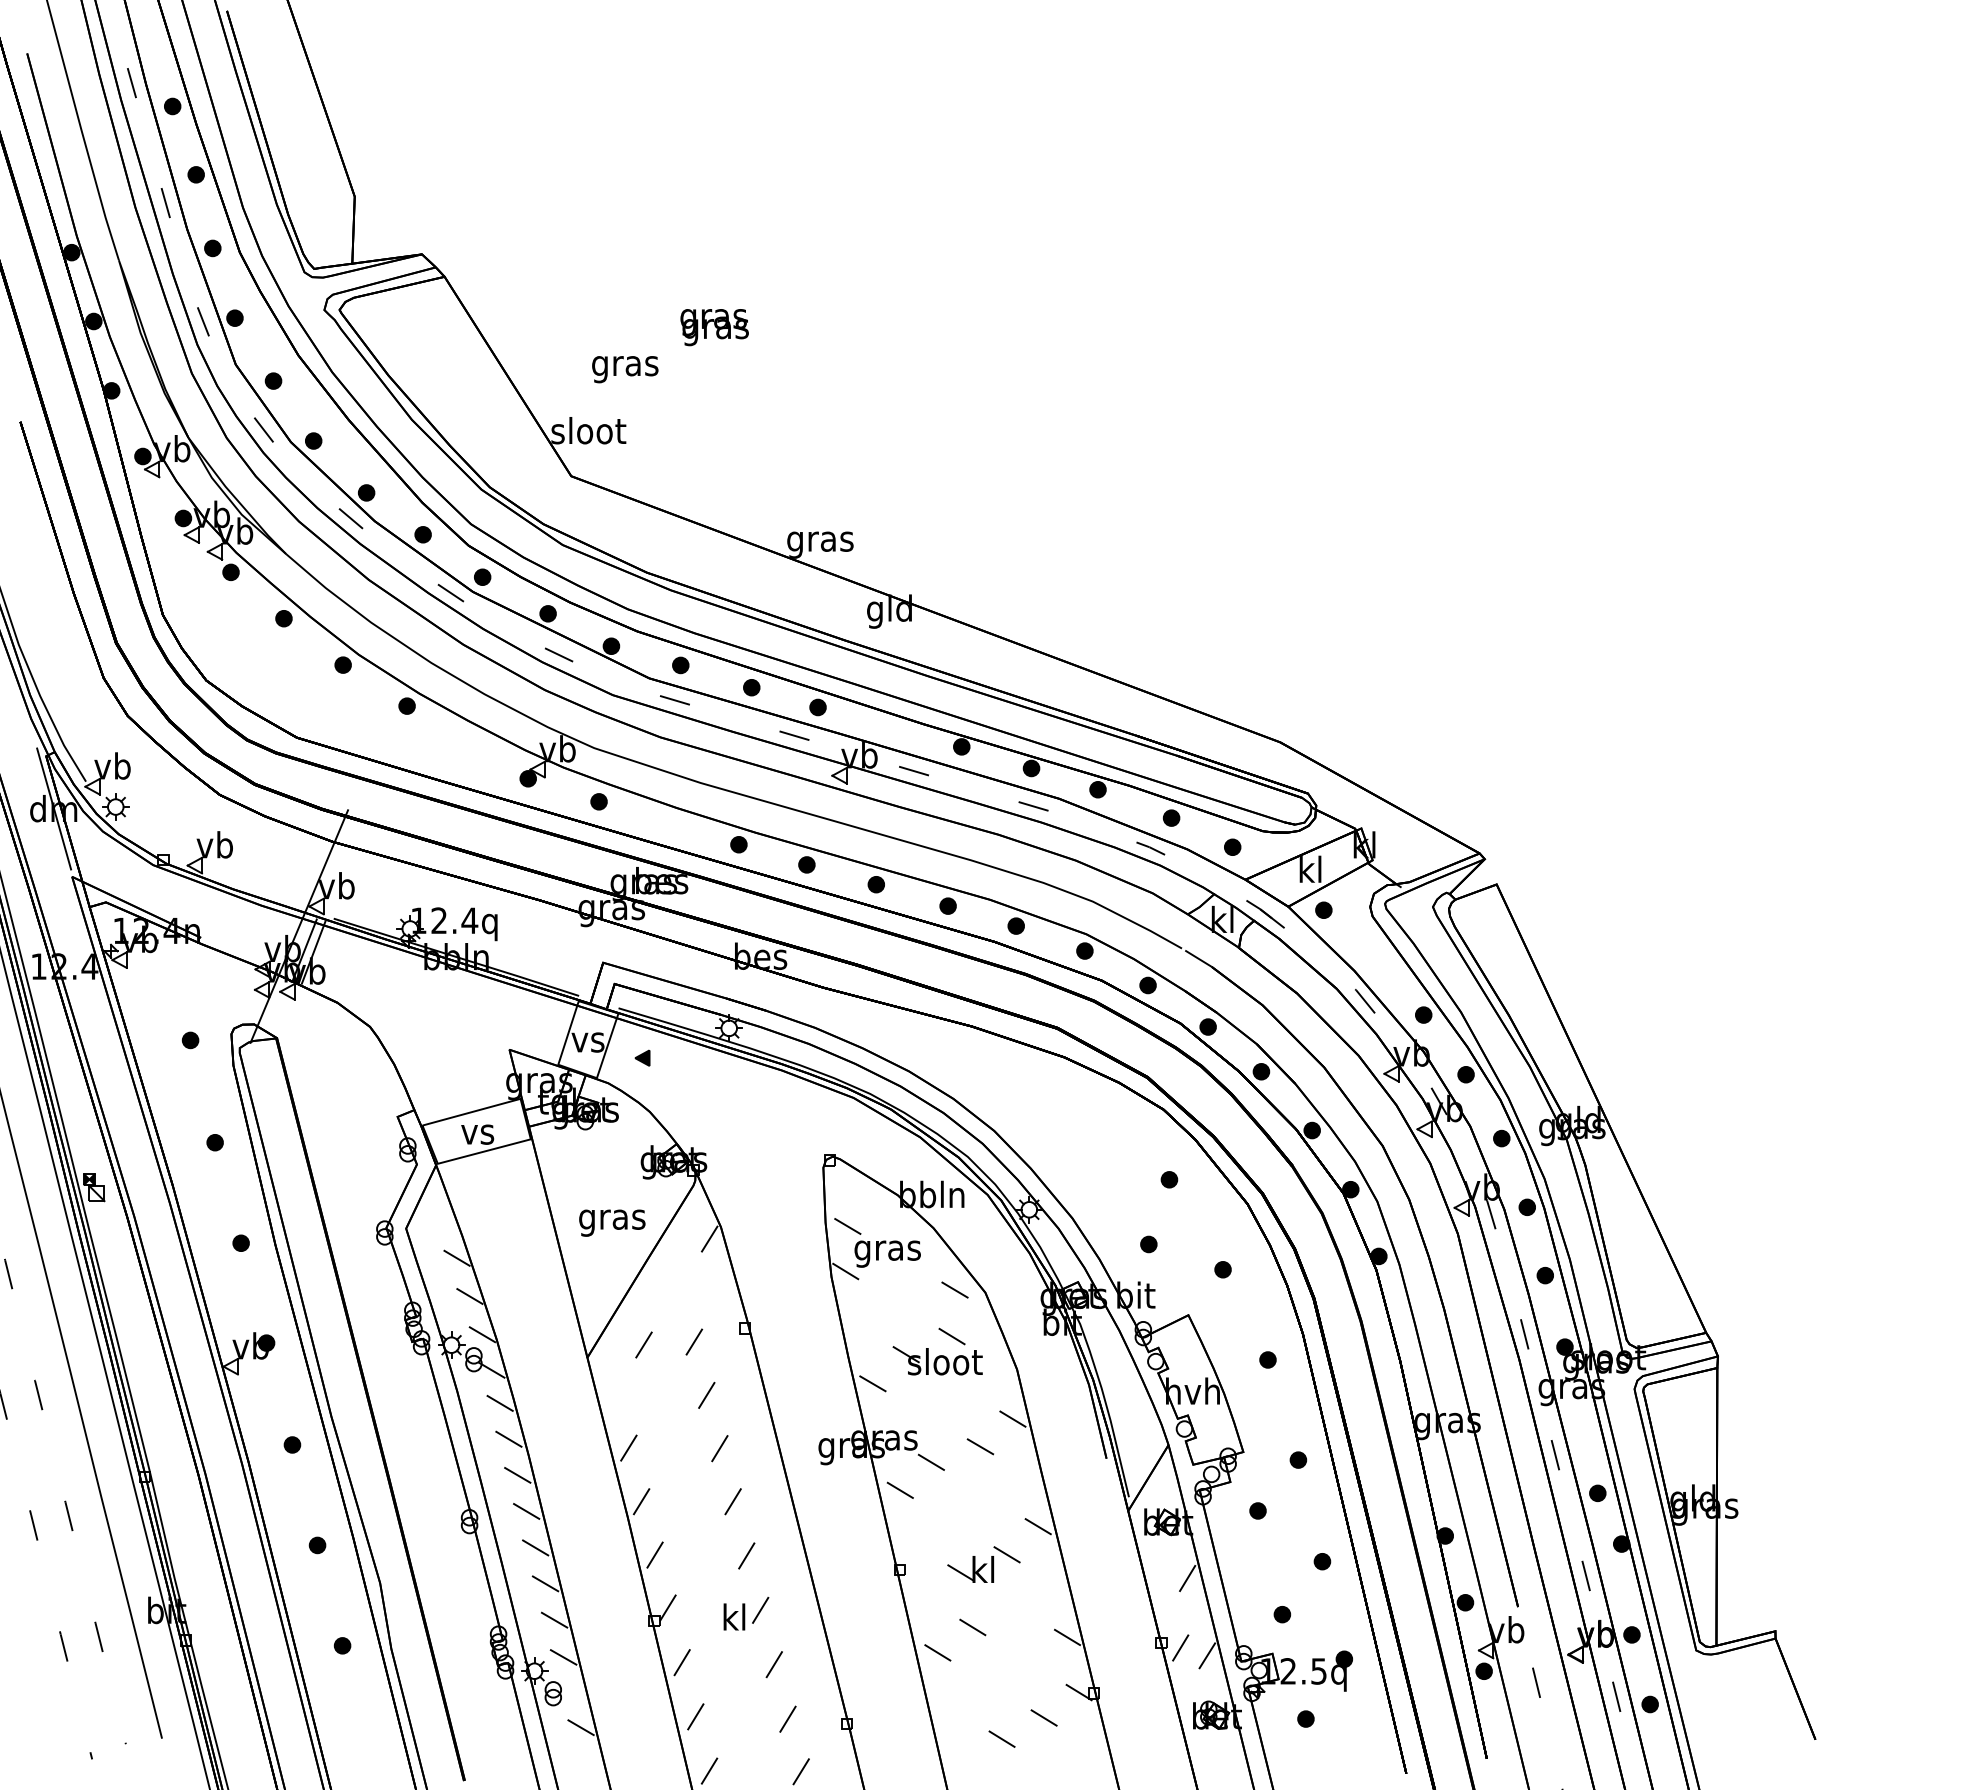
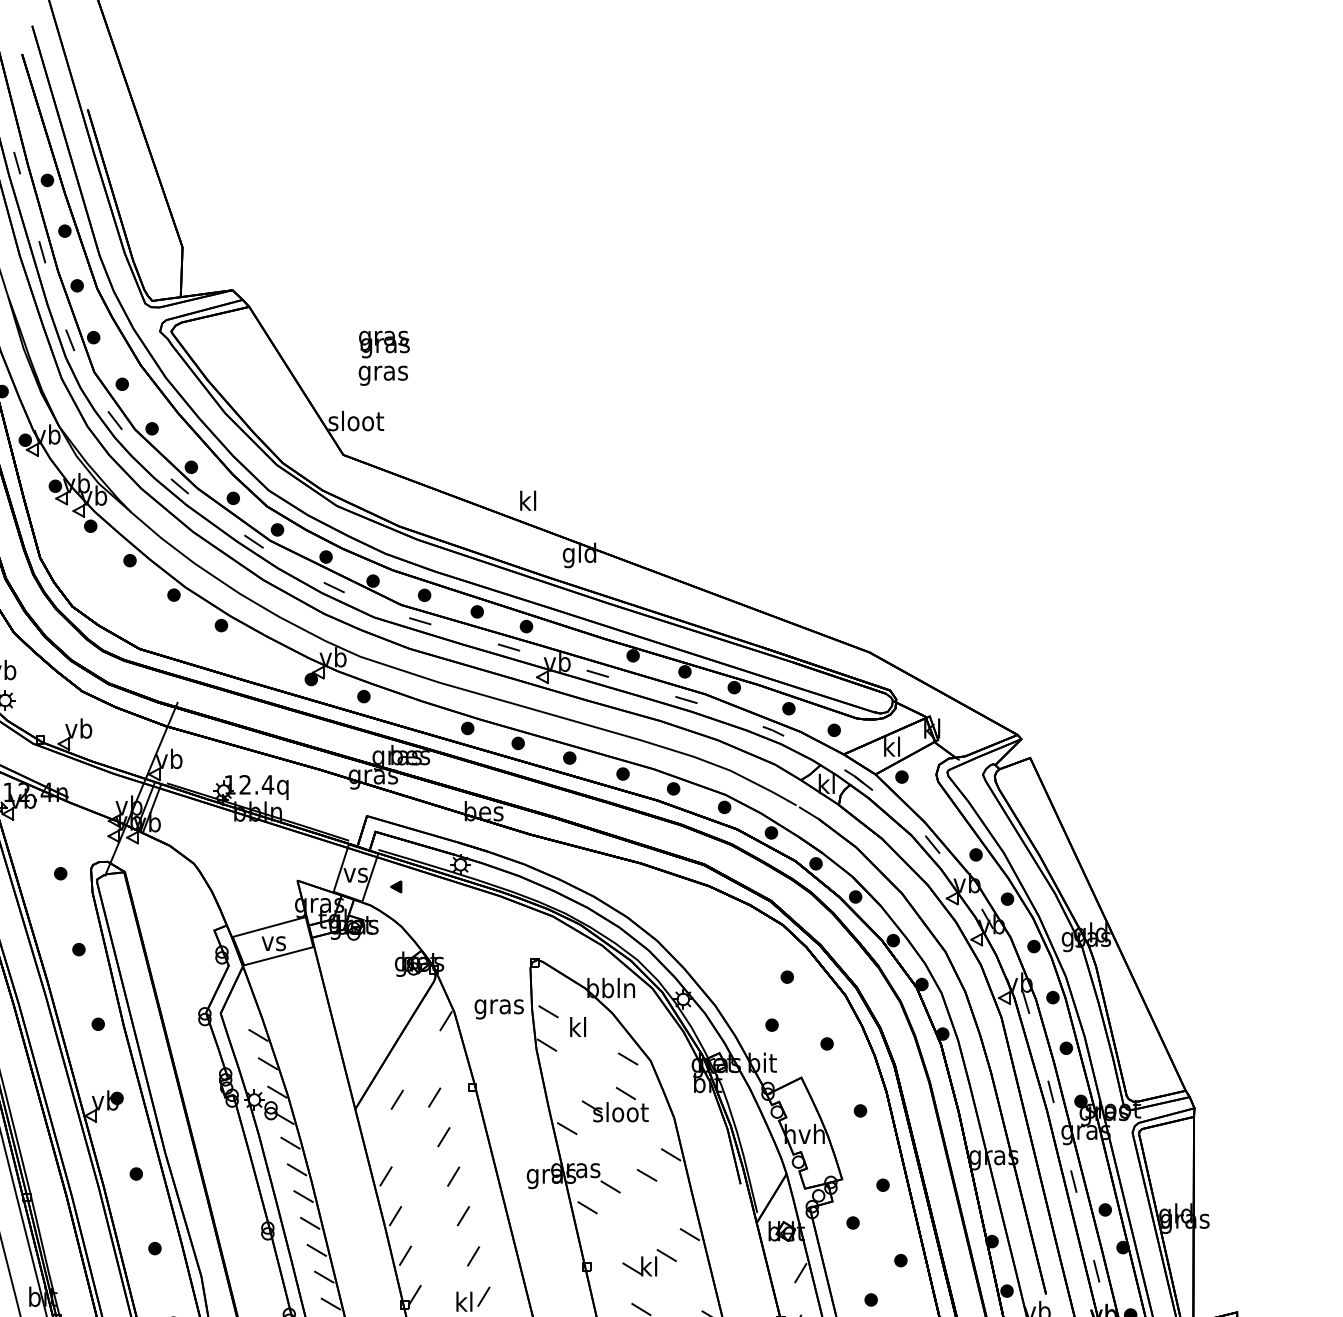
text: (714, 327) -> (384, 344), moved
text: (820, 541) -> (528, 503), gras -> kl
text: (612, 1222) -> (499, 1008), moved
text: (887, 1250) -> (578, 1029), gras -> kl

